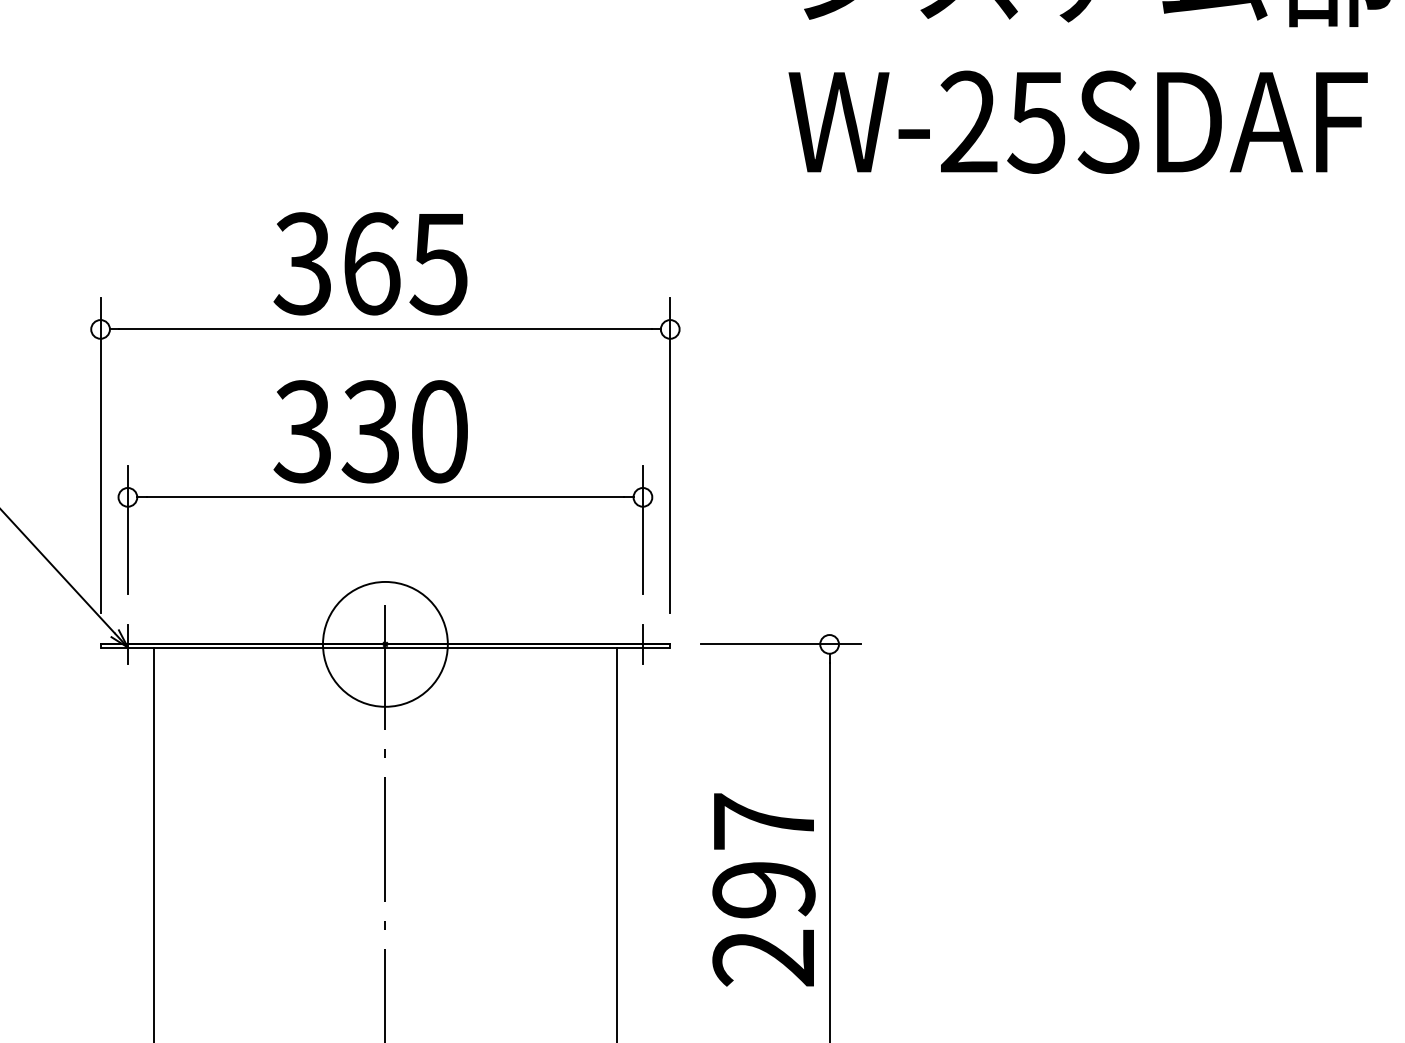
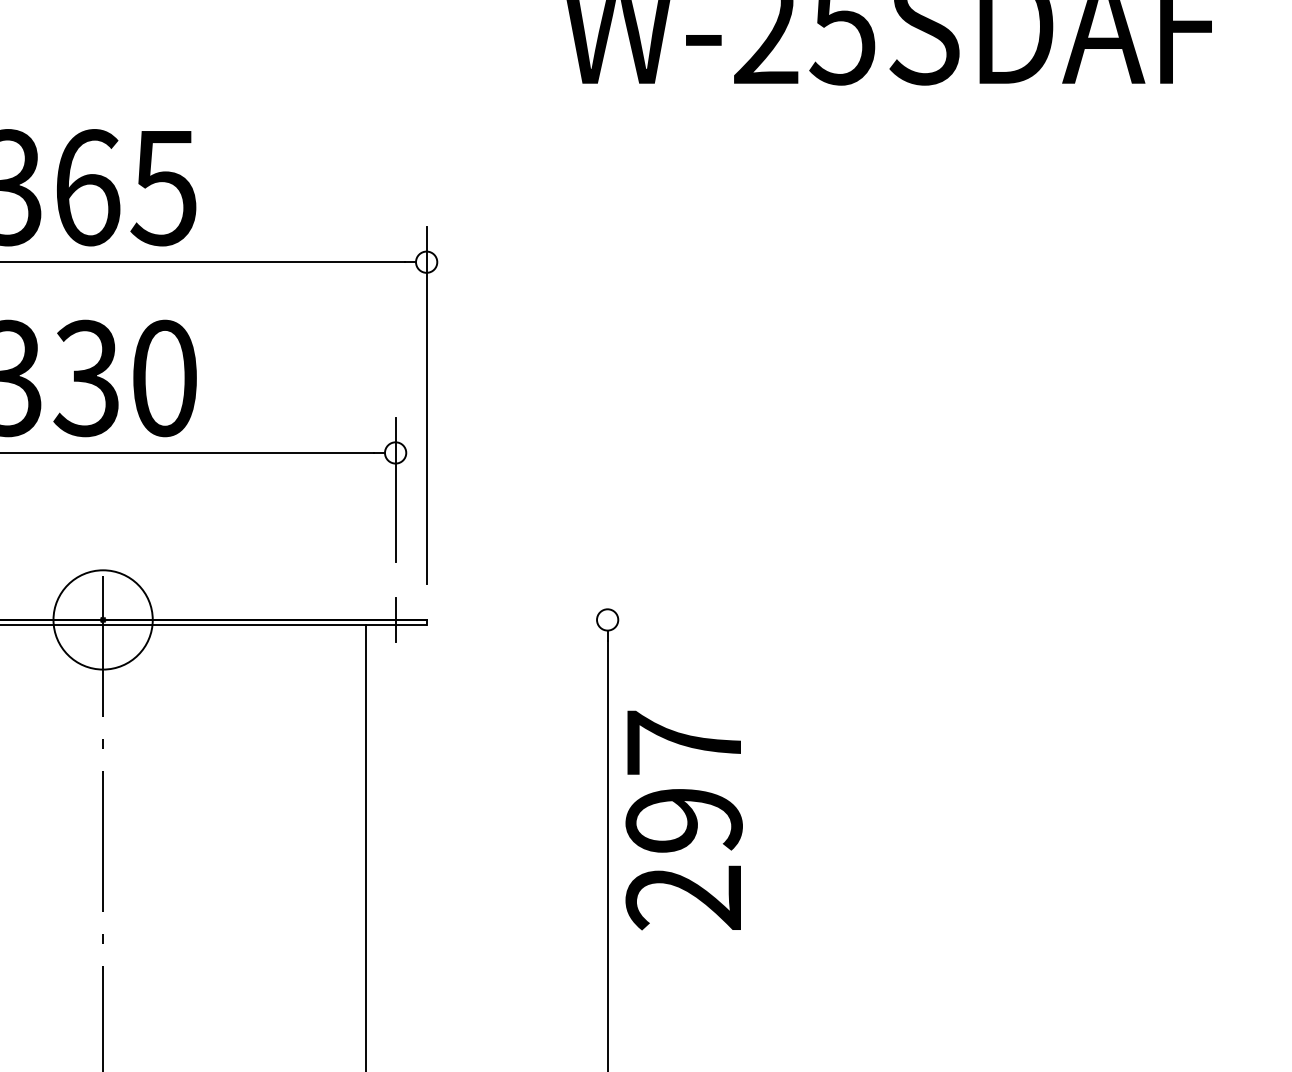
circle: (385, 643) -> (103, 618), size x0.7
line: (780, 644) -> (551, 620), removed
text: (763, 889) -> (683, 819), moved

